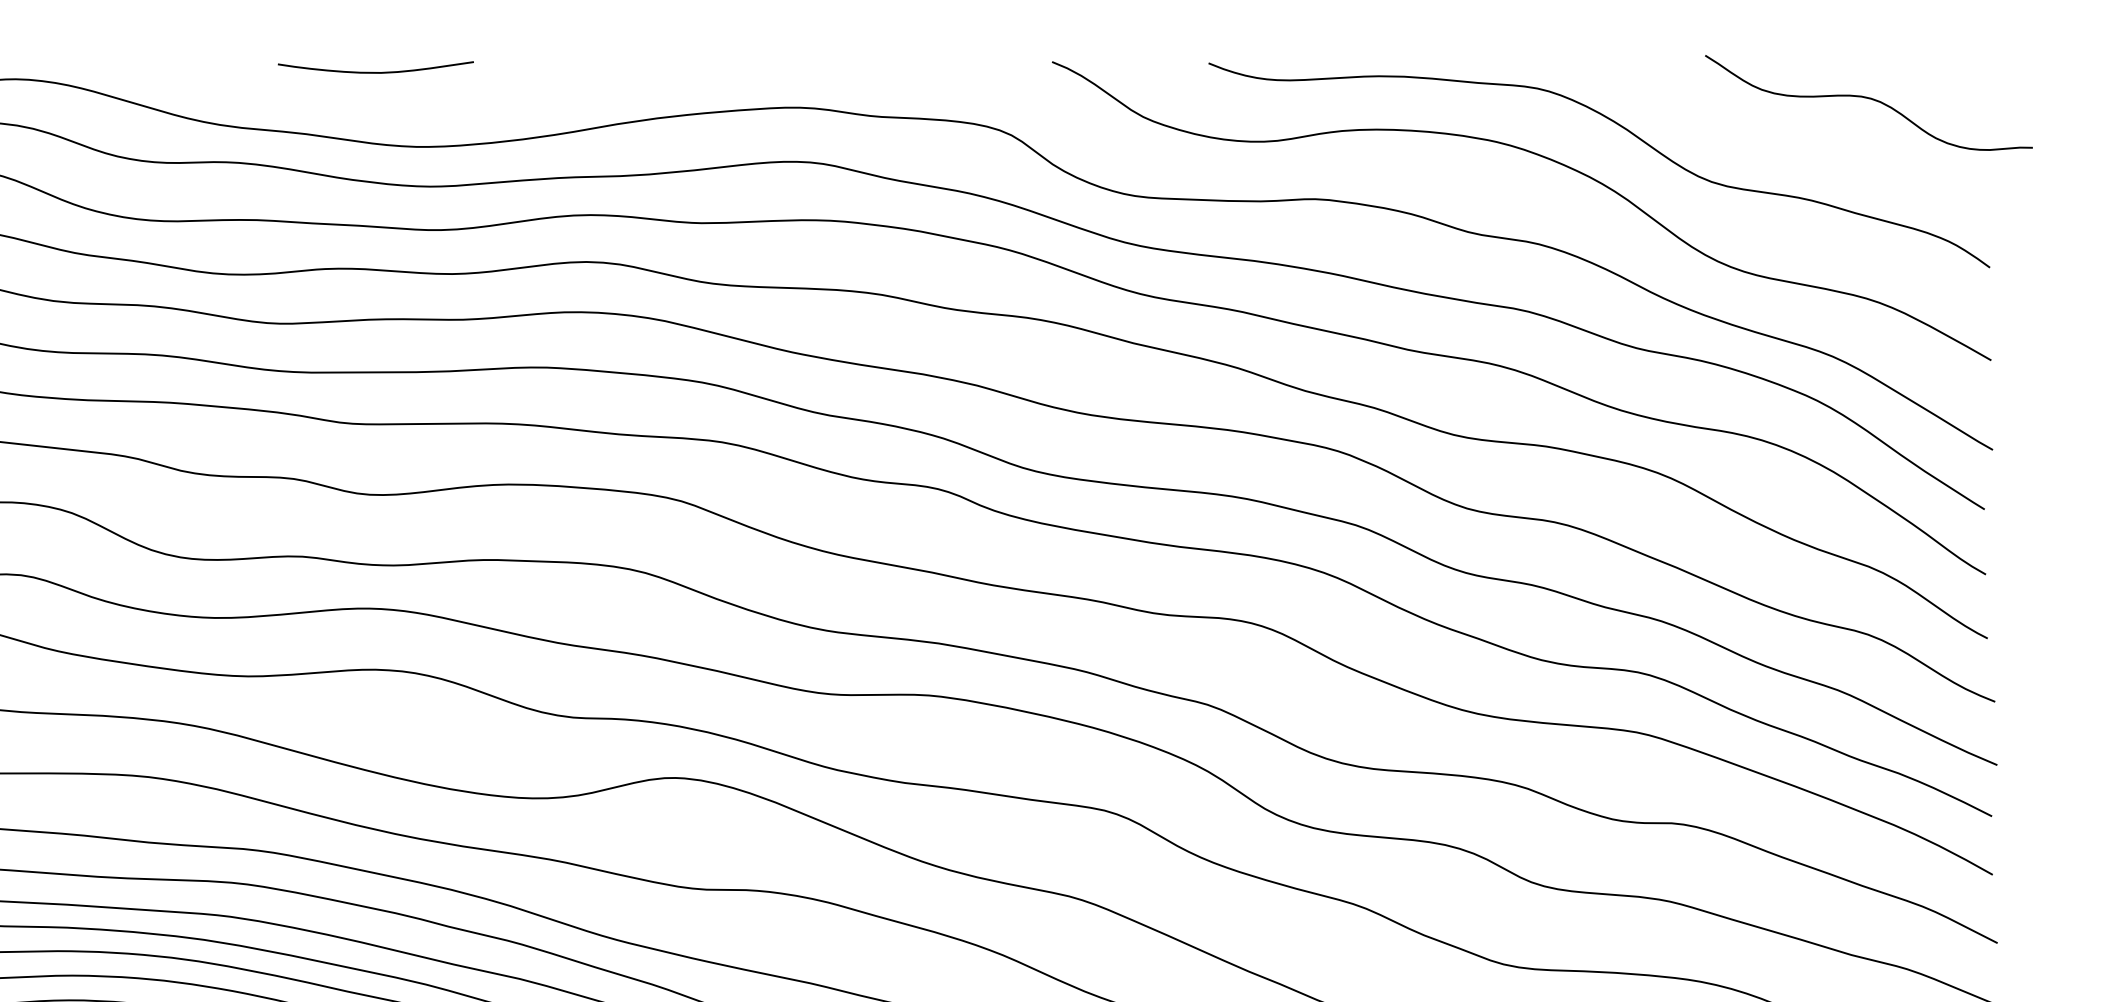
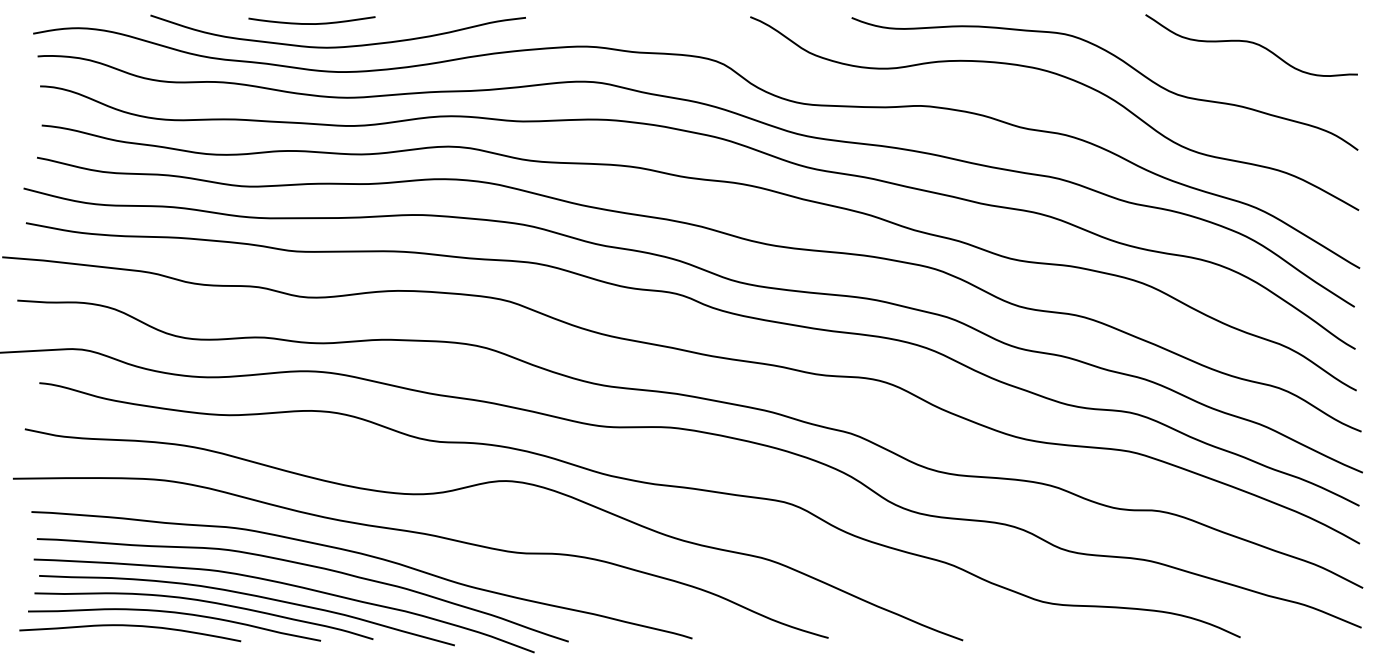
curve: (1868, 99) -> (1251, 43), moved
curve: (415, 107) -> (337, 46), added

